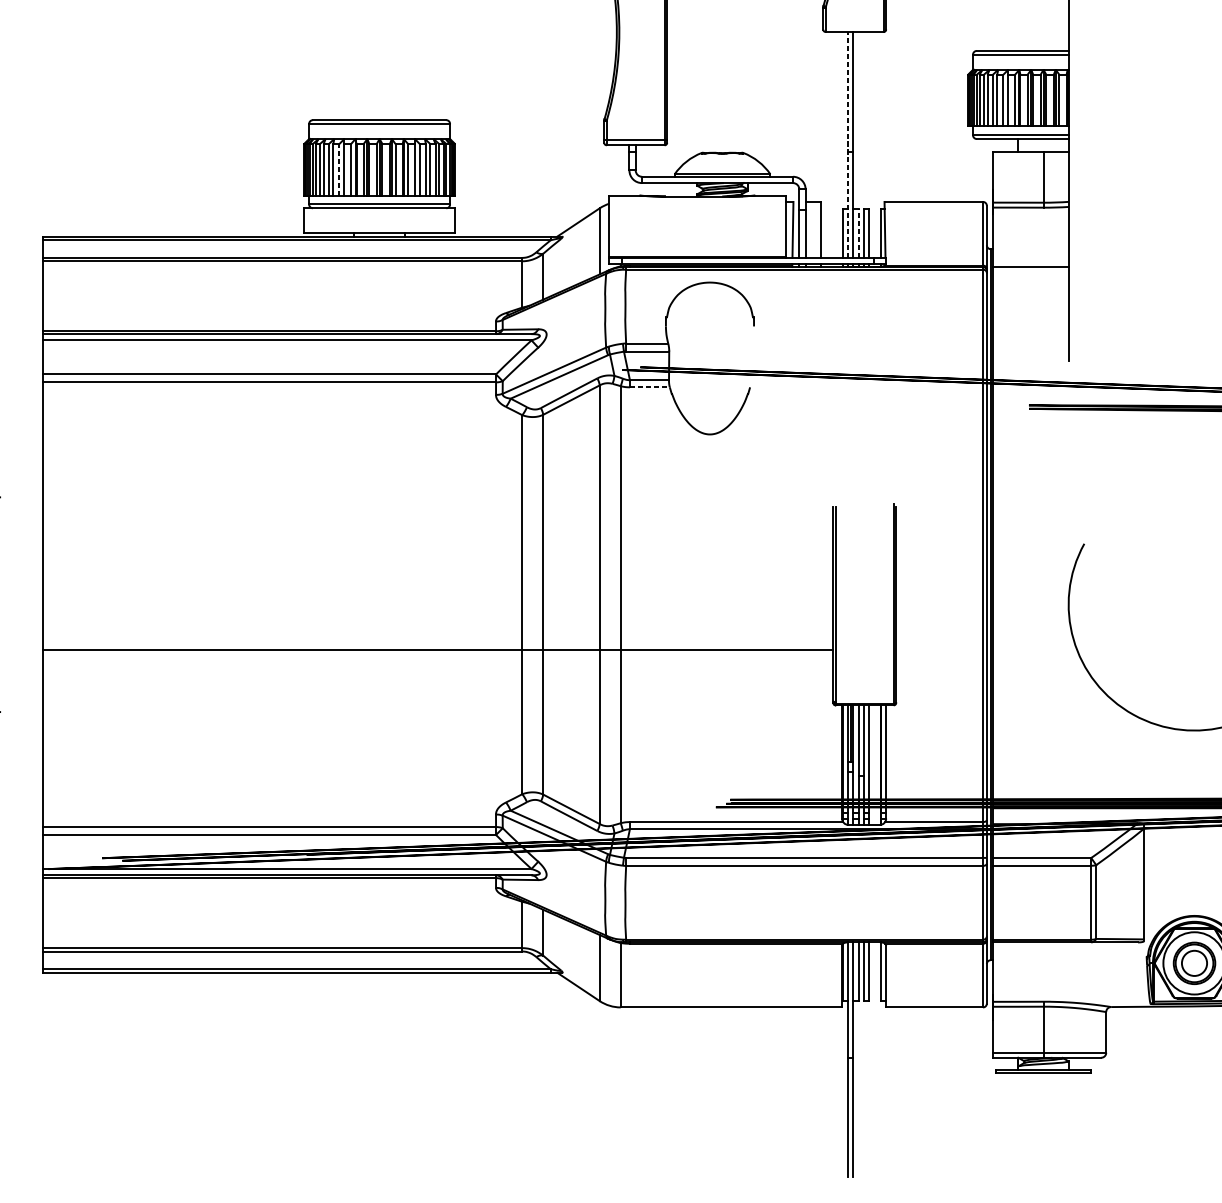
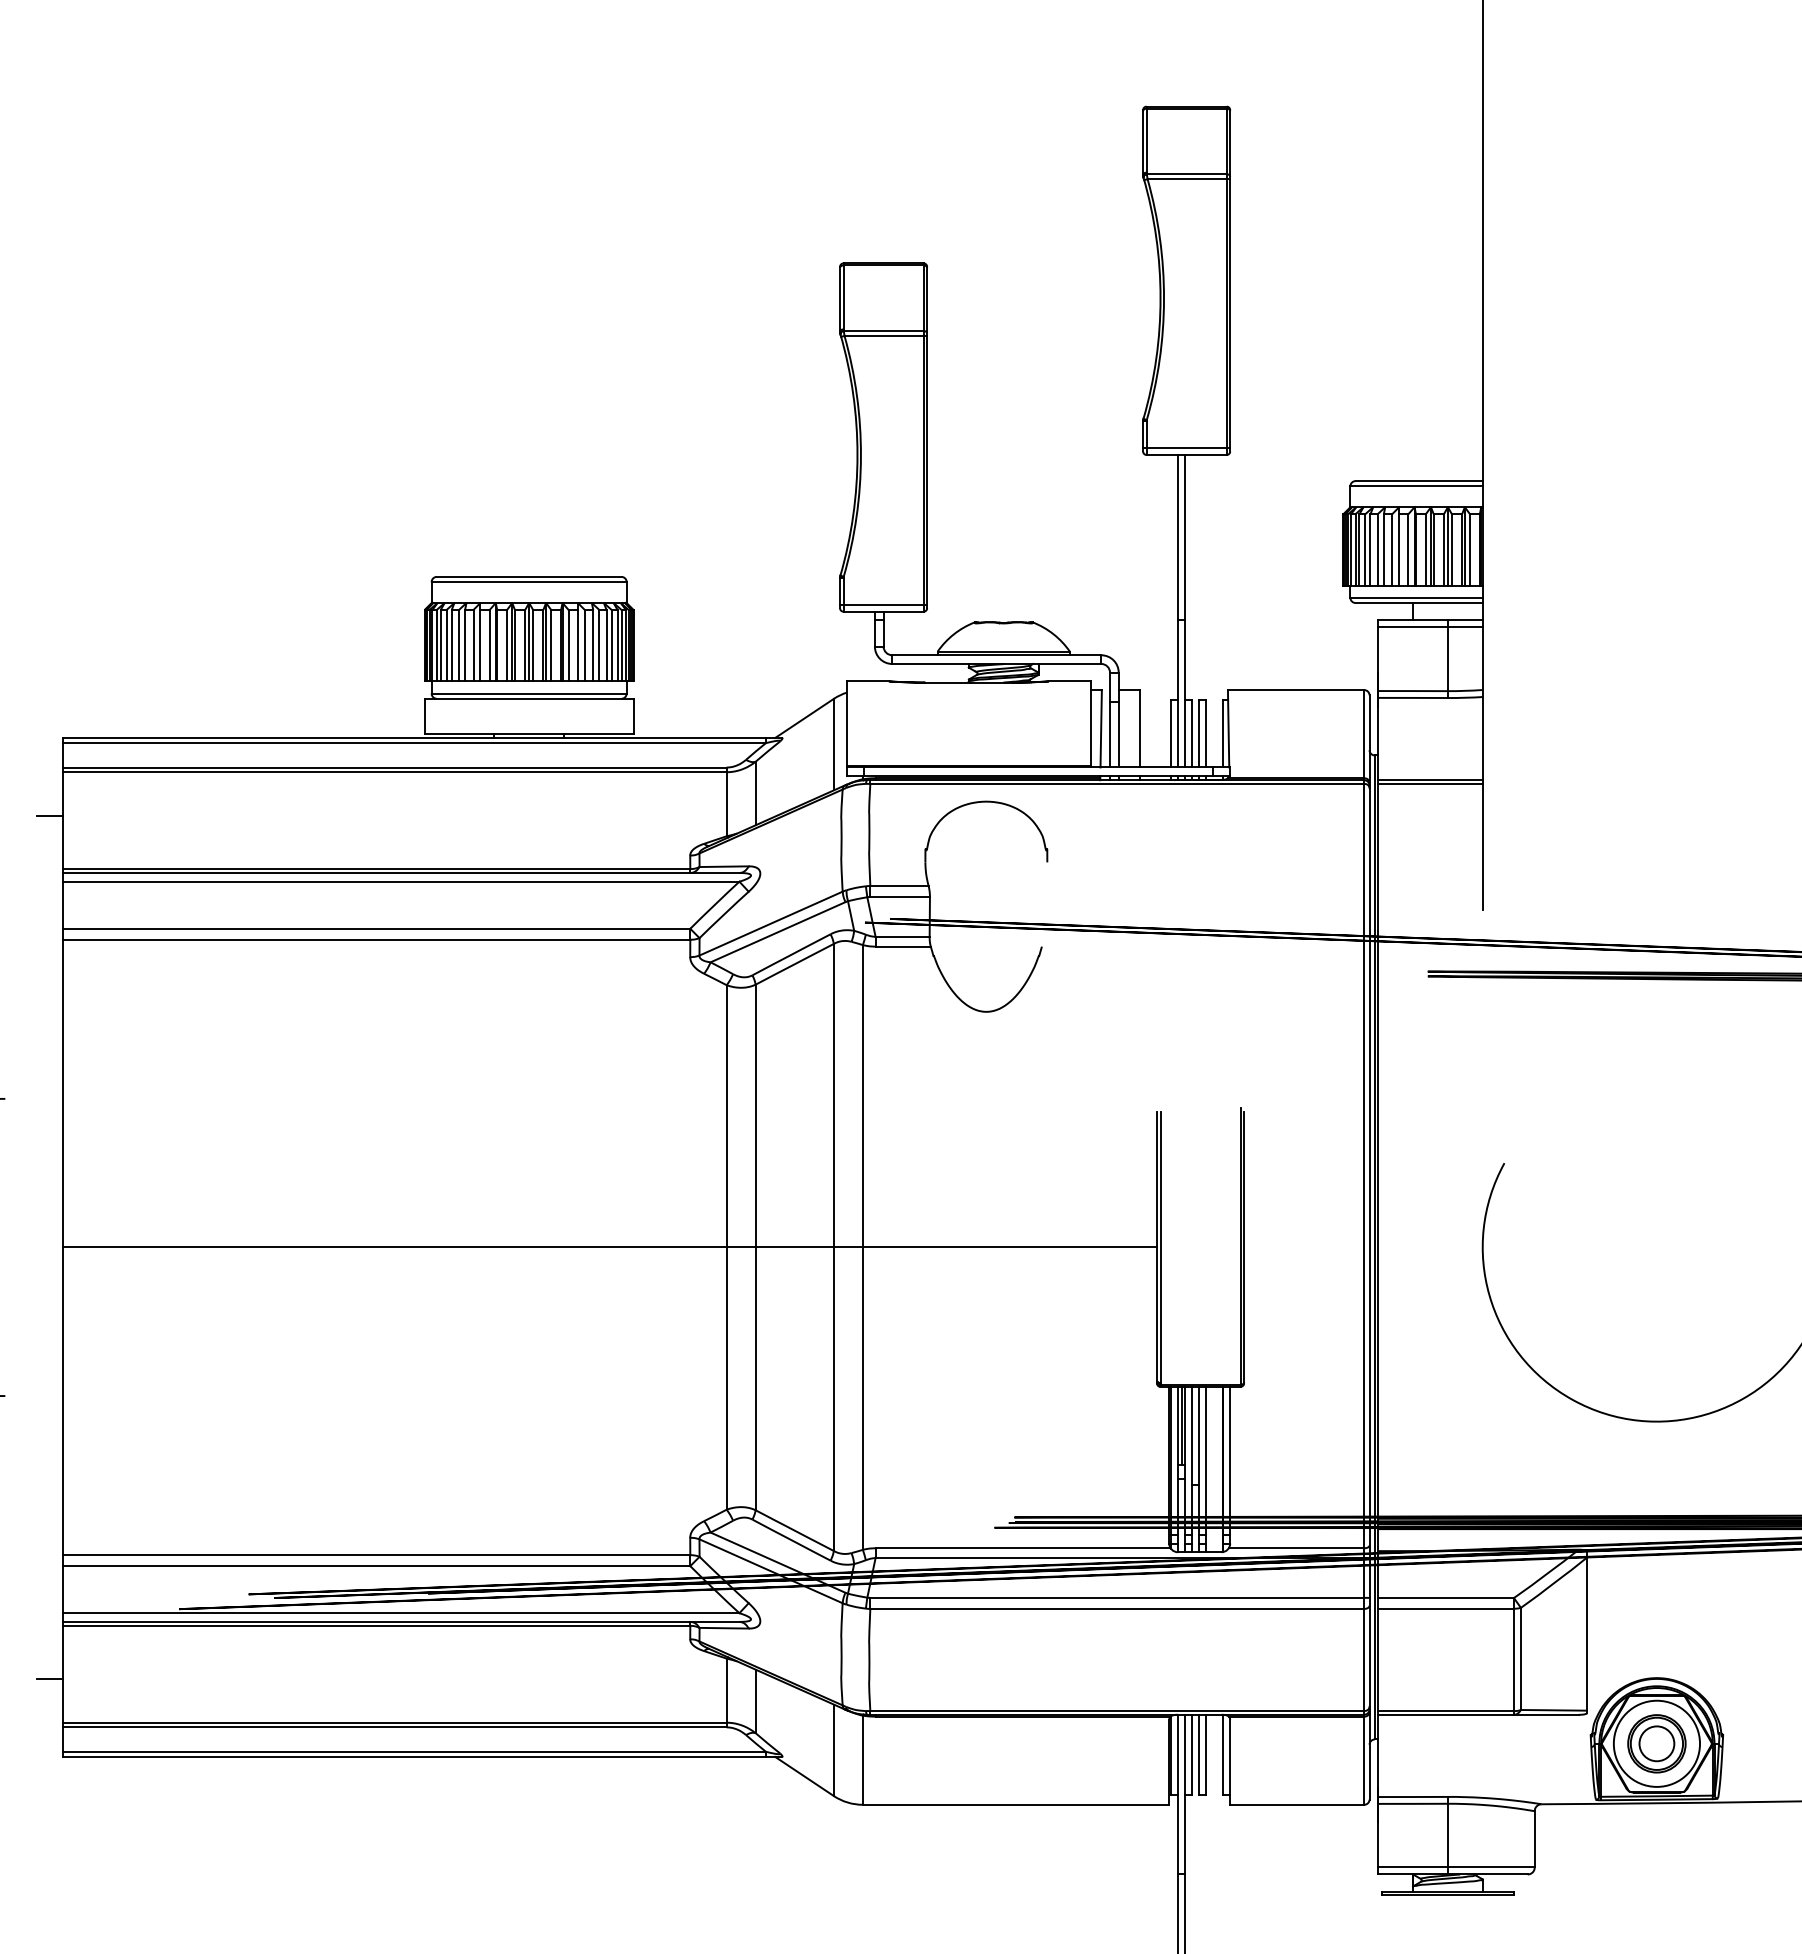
line: (854, 27) -> (1186, 448), added
line: (848, 144) -> (1177, 610), dashed -> solid
line: (1030, 156) -> (1430, 627), added
line: (339, 169) -> (473, 645), dashed -> solid
line: (858, 233) -> (1191, 733), dashed -> solid
line: (1030, 269) -> (1430, 783), added
line: (33, 293) -> (50, 816), added
line: (650, 387) -> (903, 946), dashed -> solid
line: (438, 650) -> (610, 1247), moved
line: (33, 916) -> (50, 1678), added

